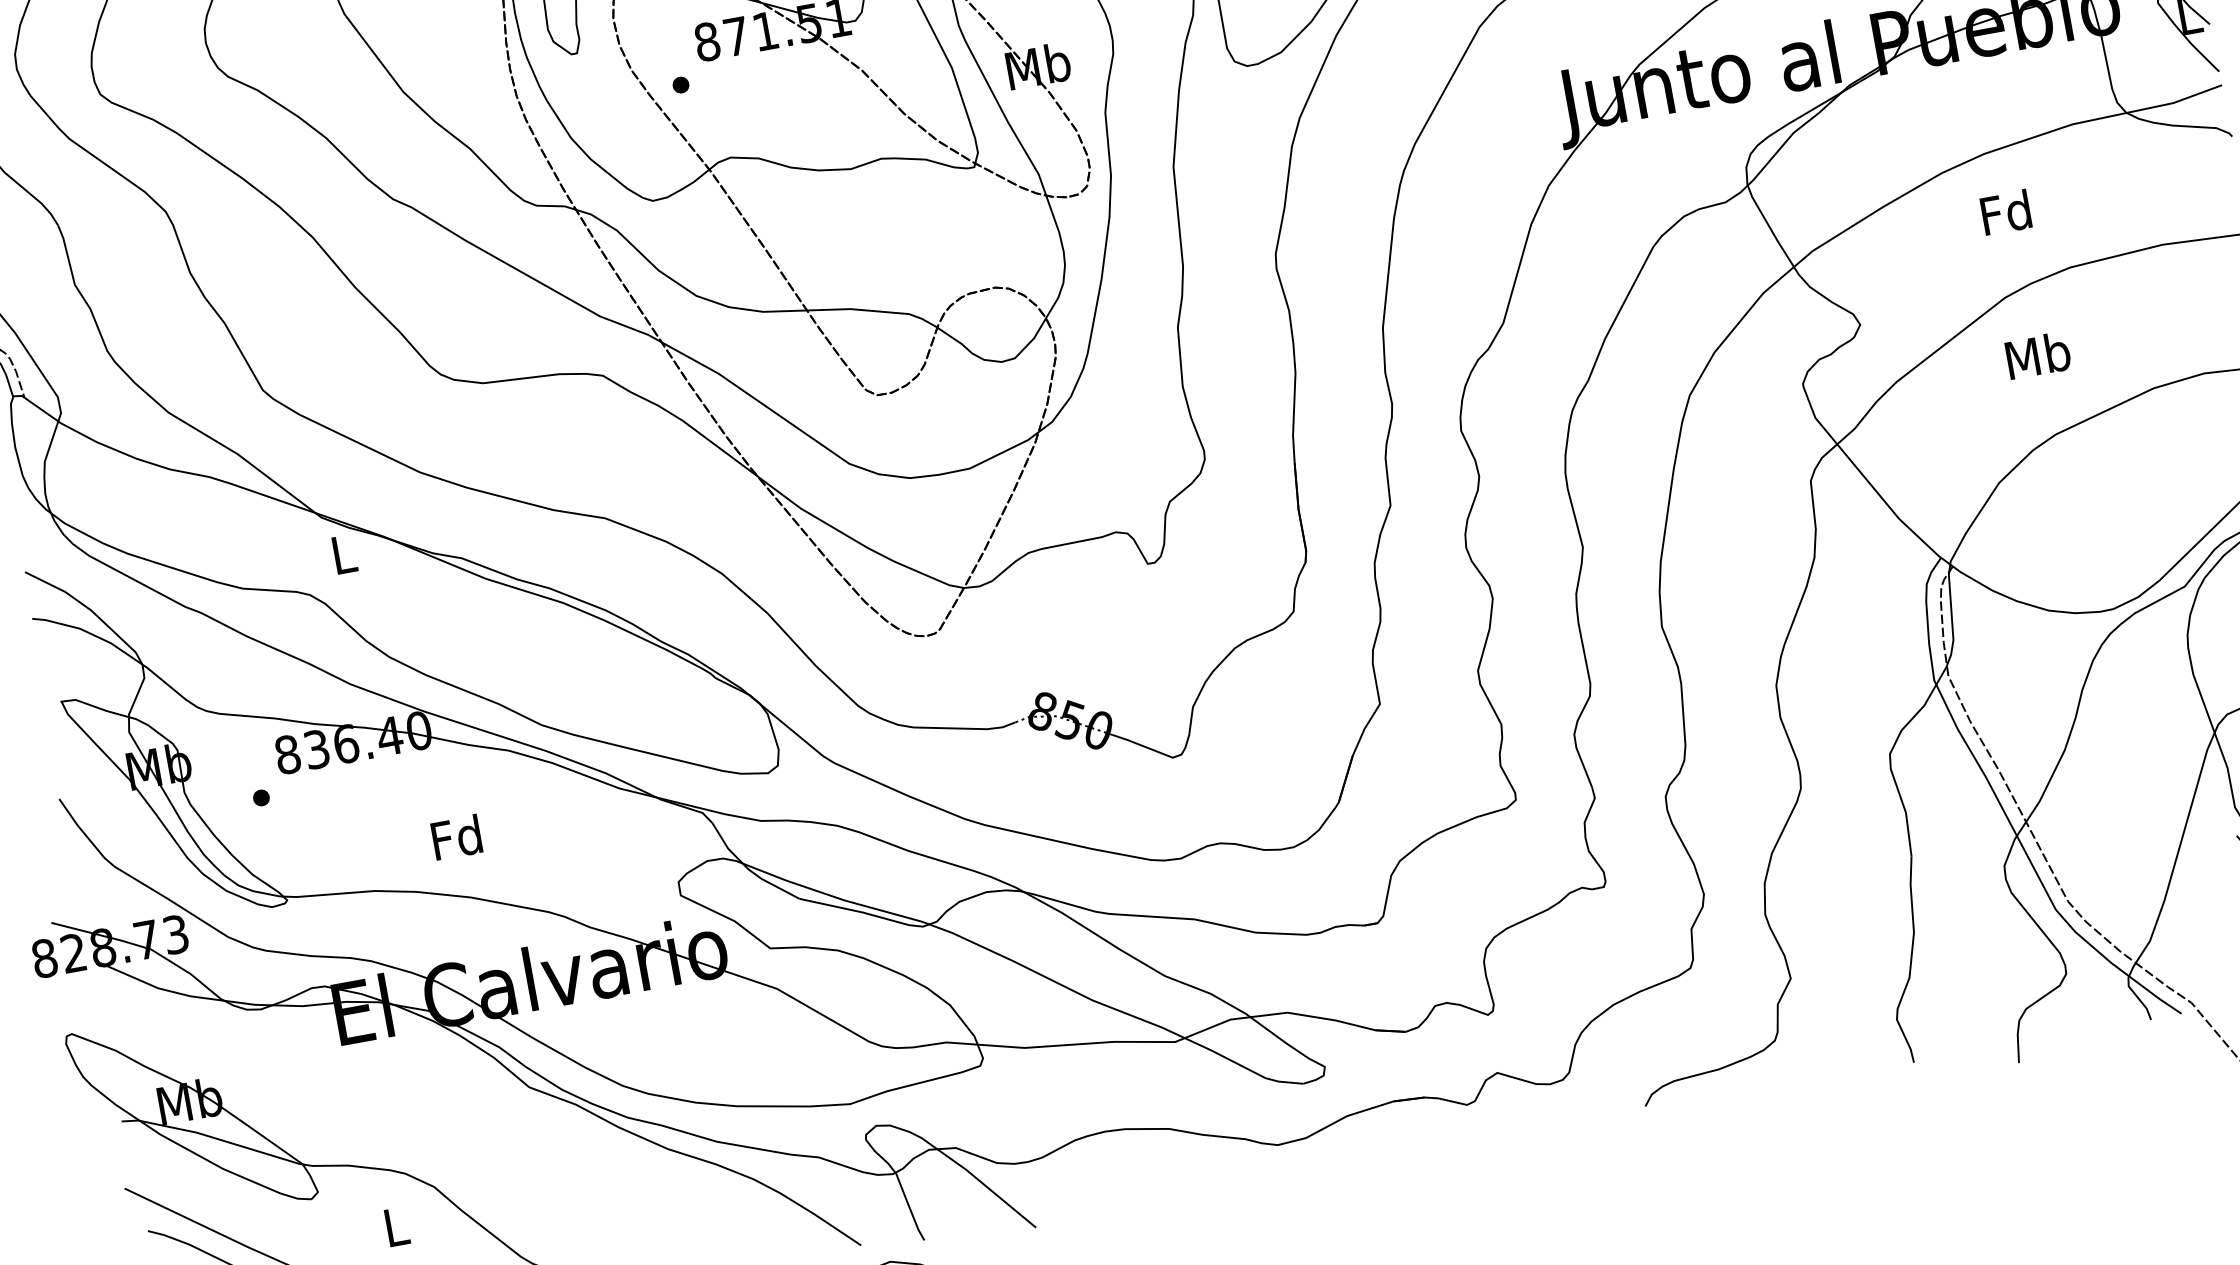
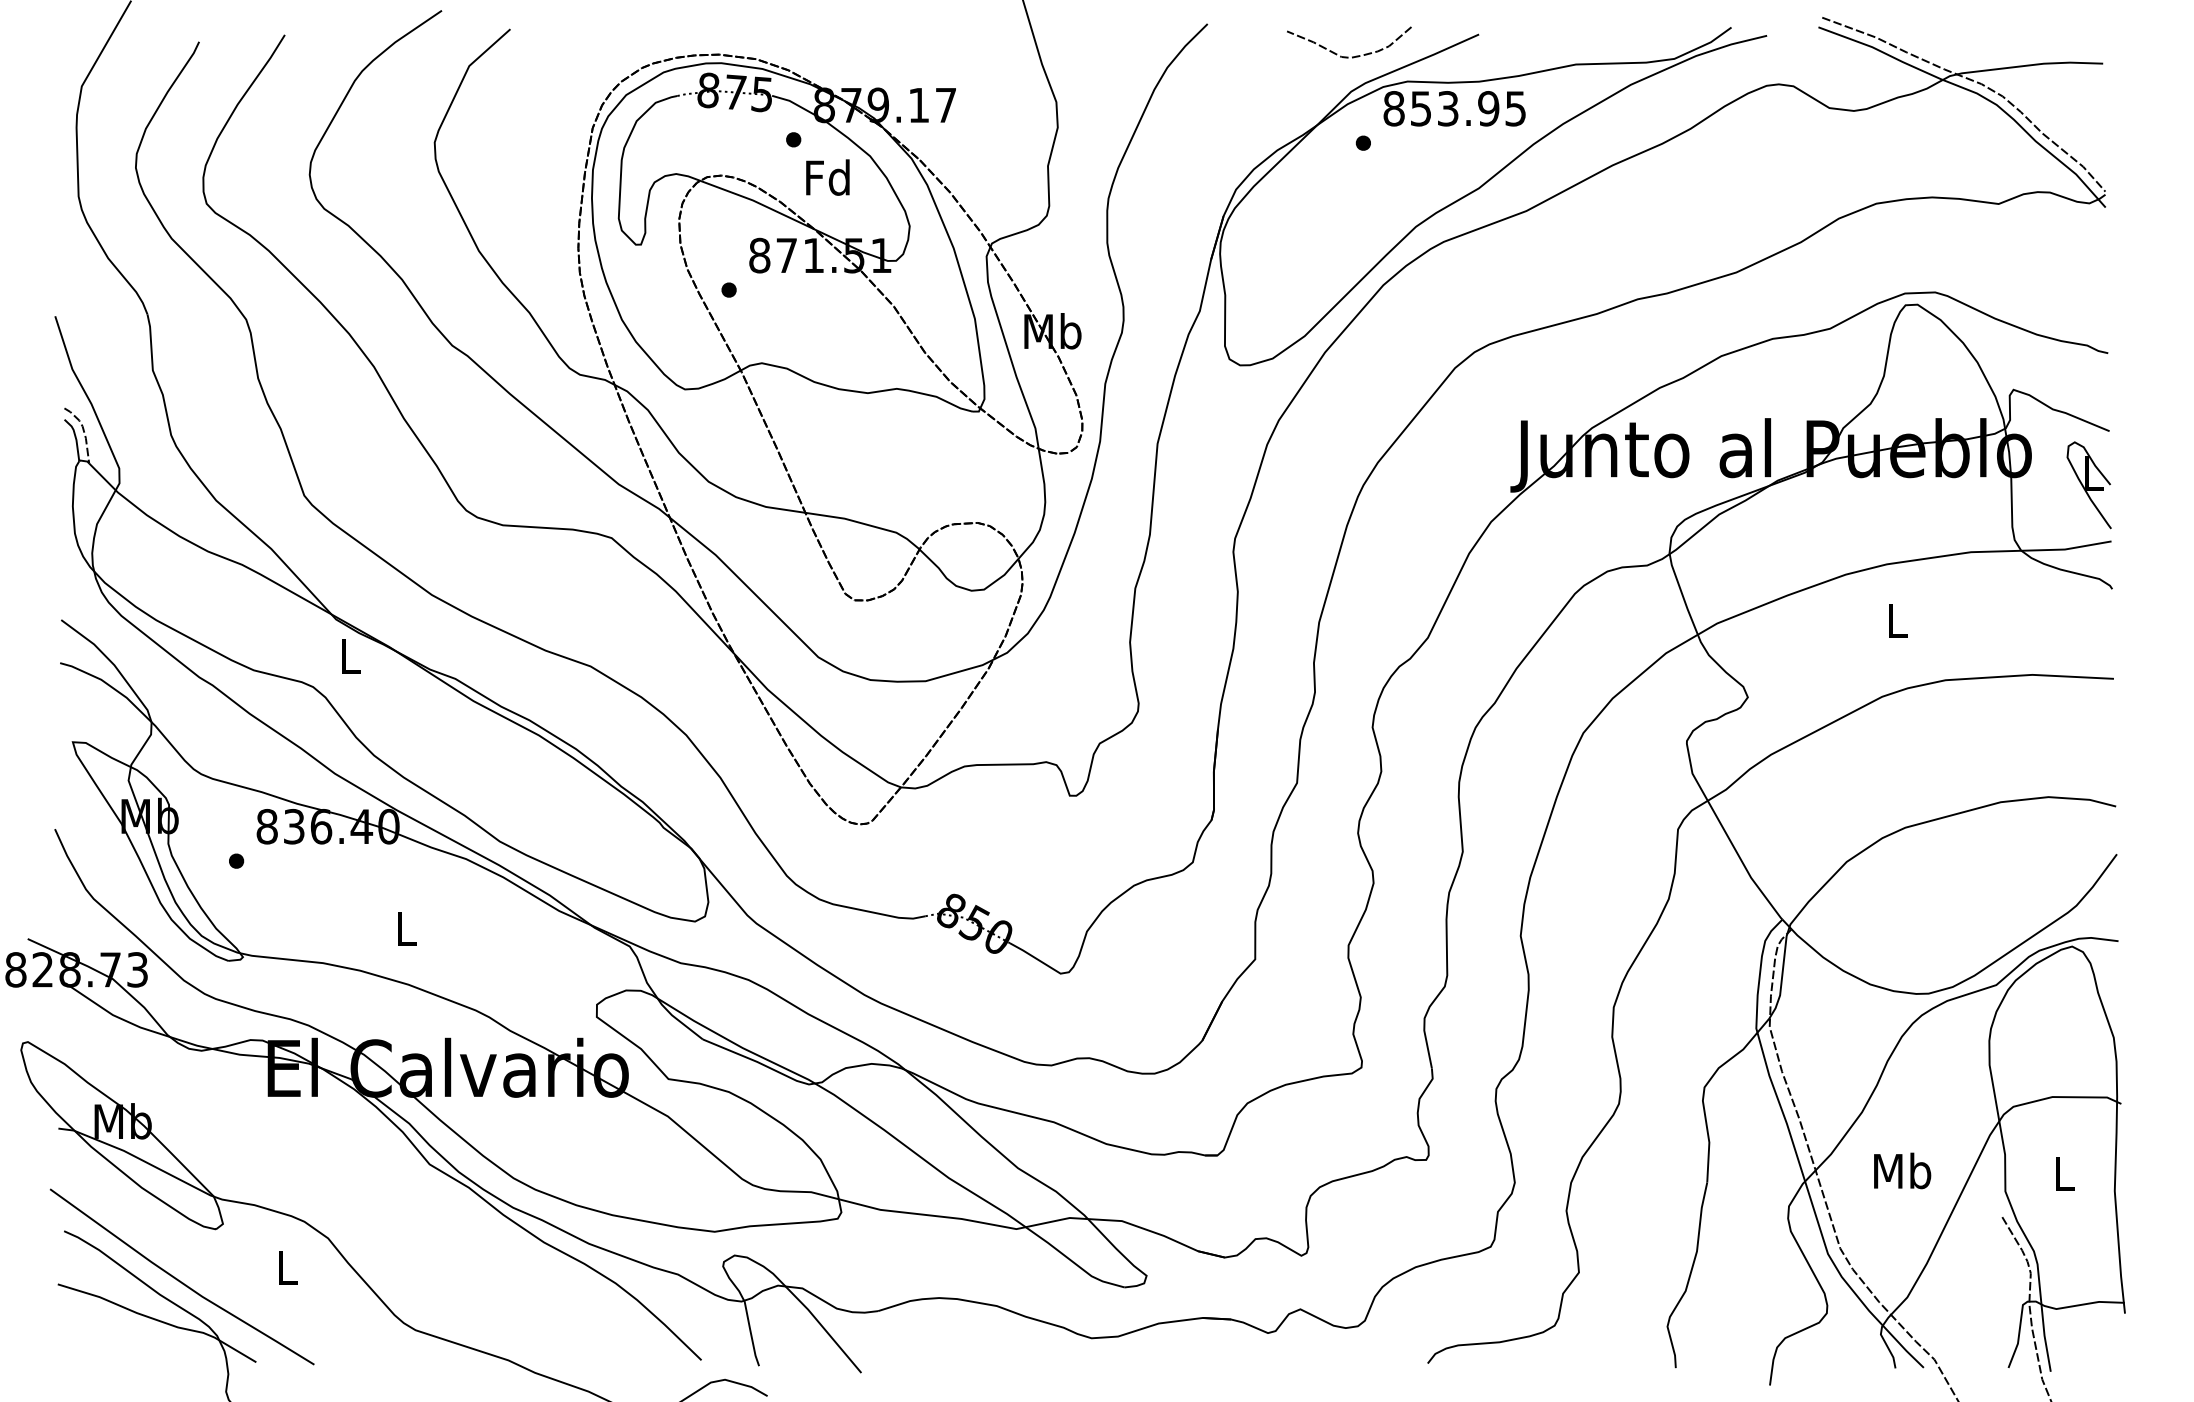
text: (2005, 212) -> (1896, 620), Fd -> L
text: (2038, 355) -> (1902, 1170), moved
text: (455, 837) -> (404, 928), Fd -> L

